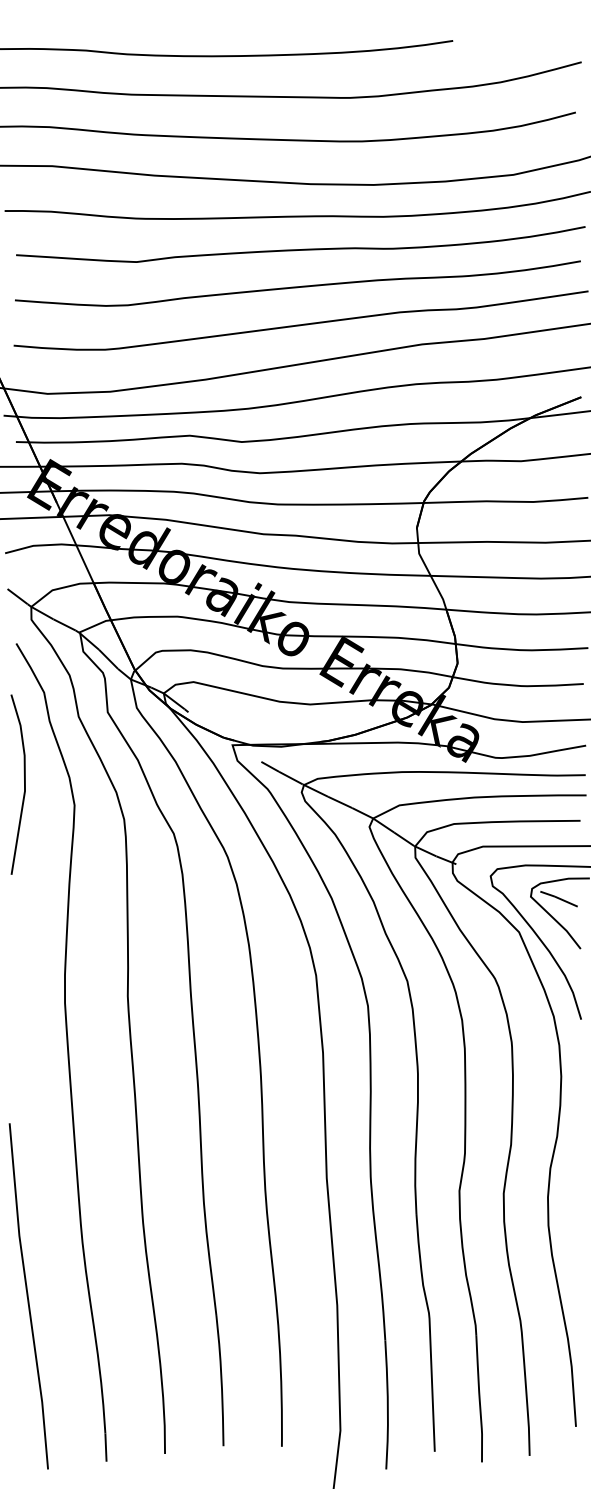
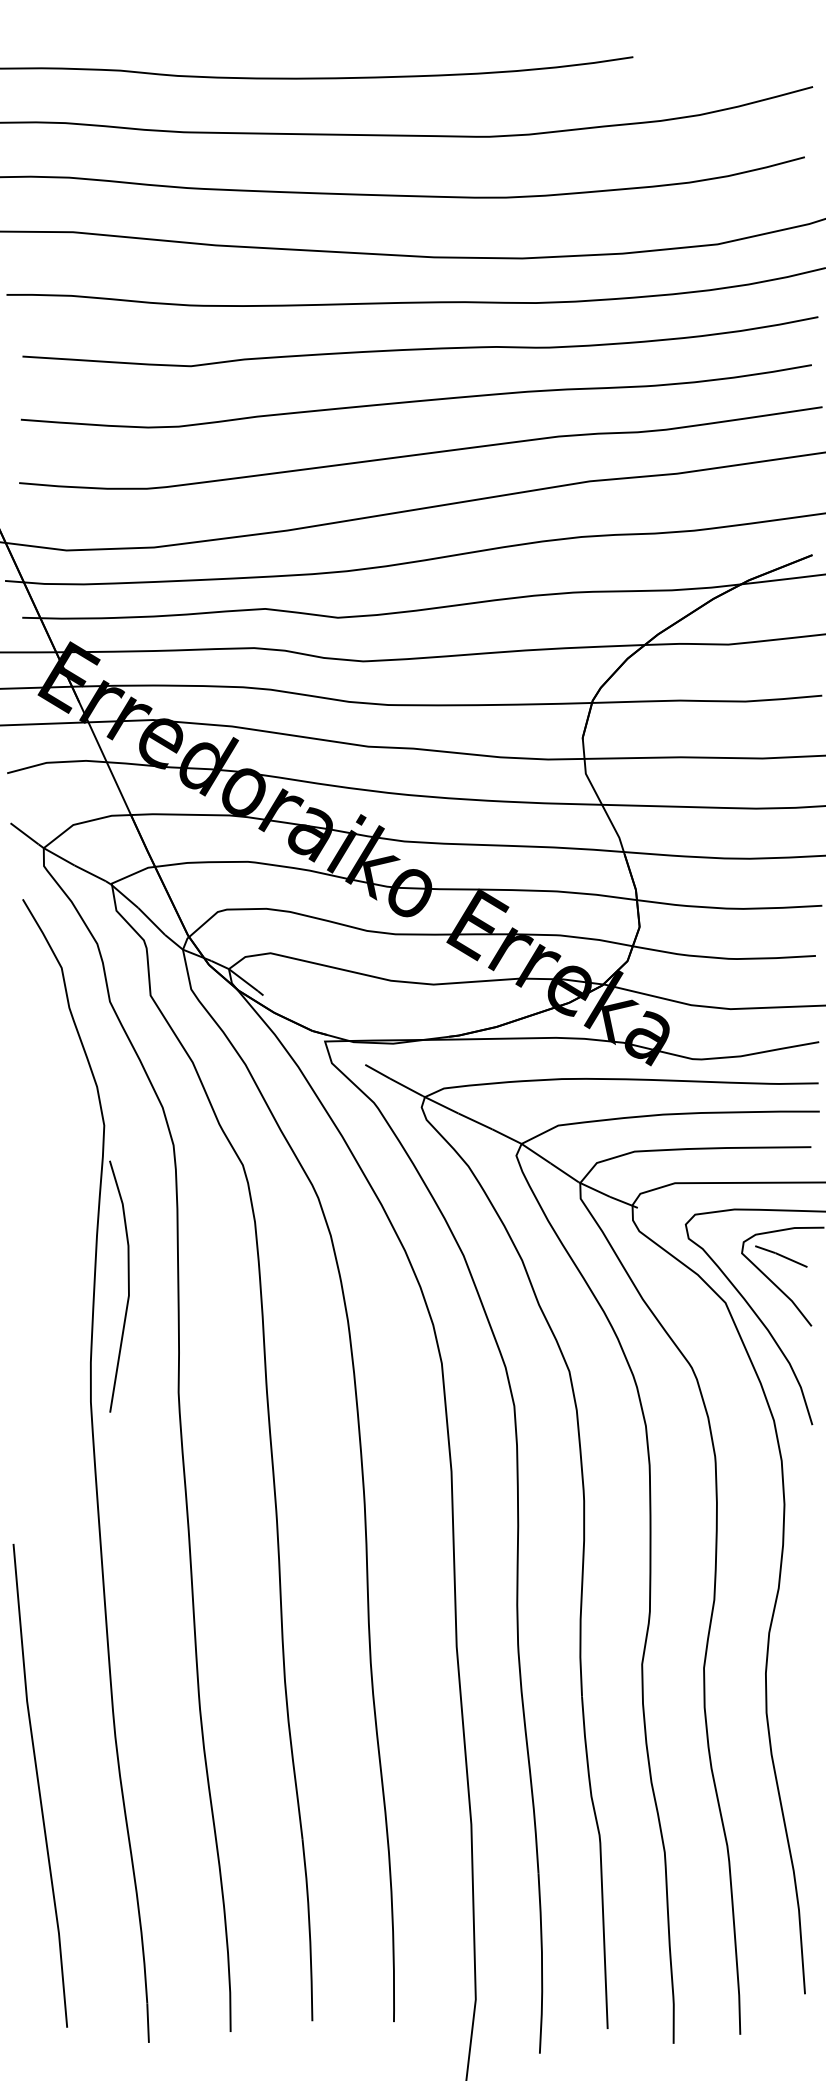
line: (24, 784) -> (128, 1286), moved
line: (28, 1296) -> (39, 1785), moved

